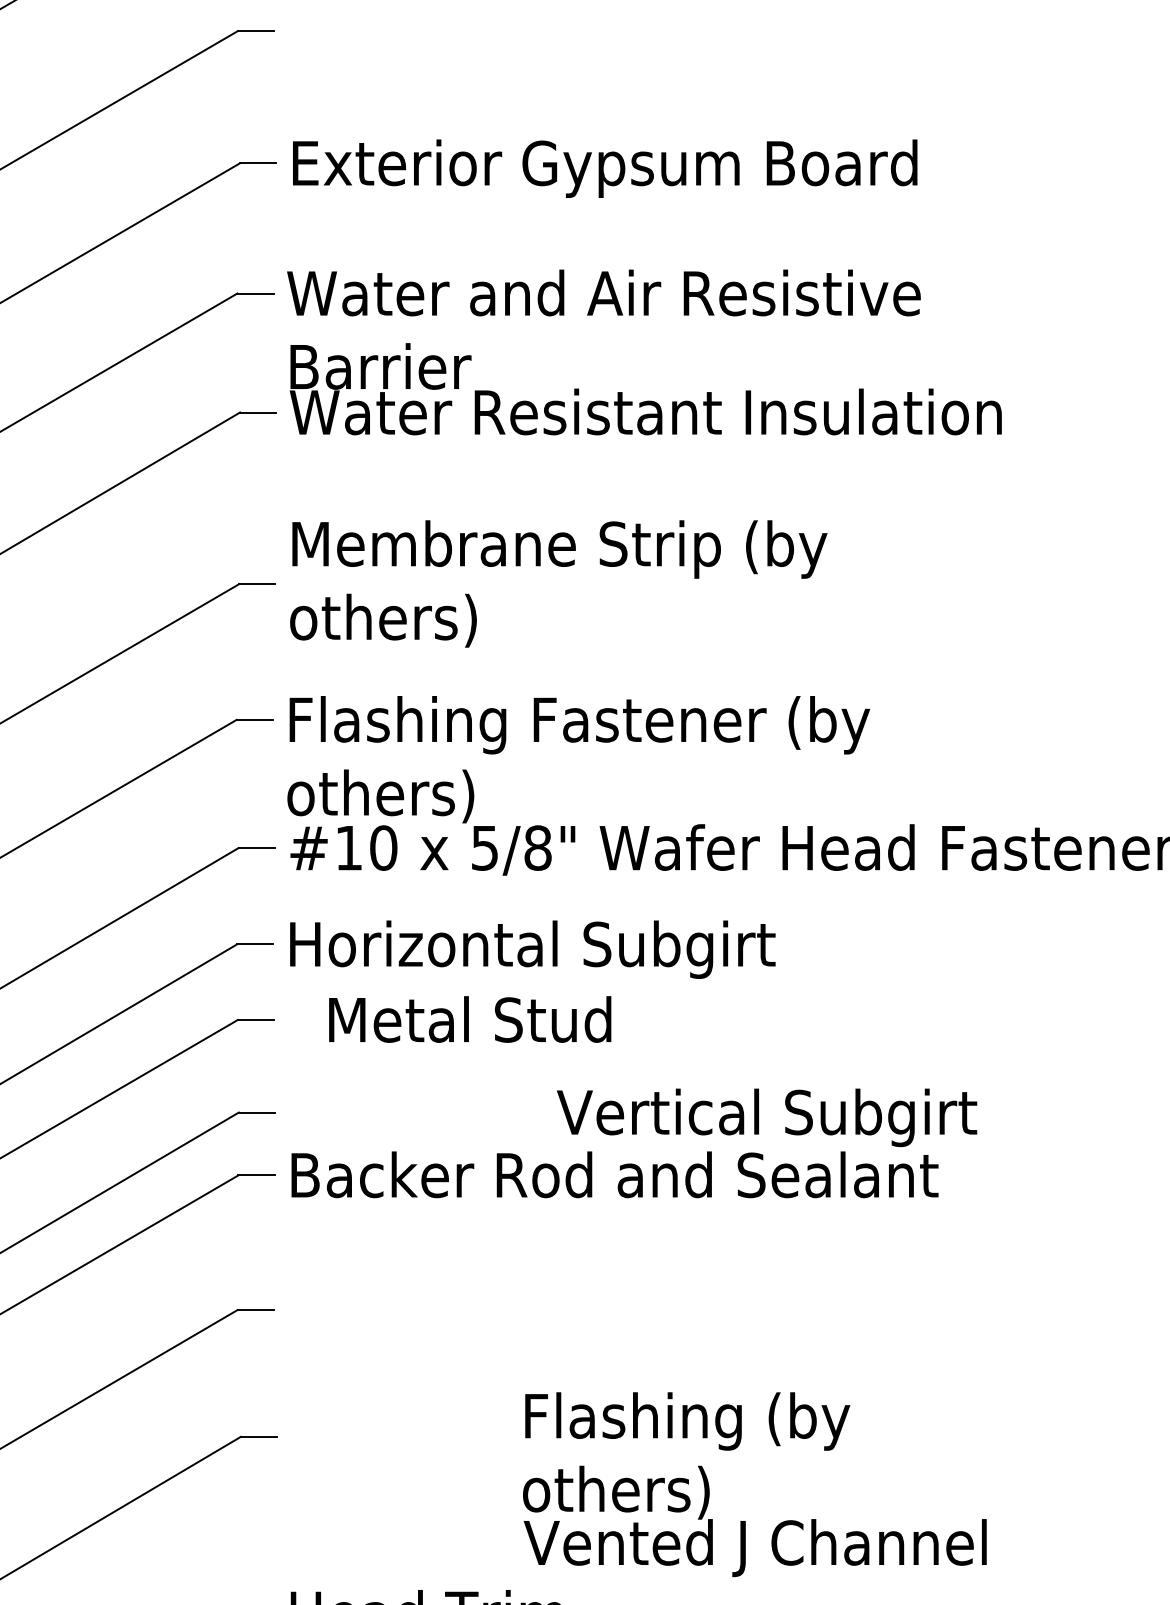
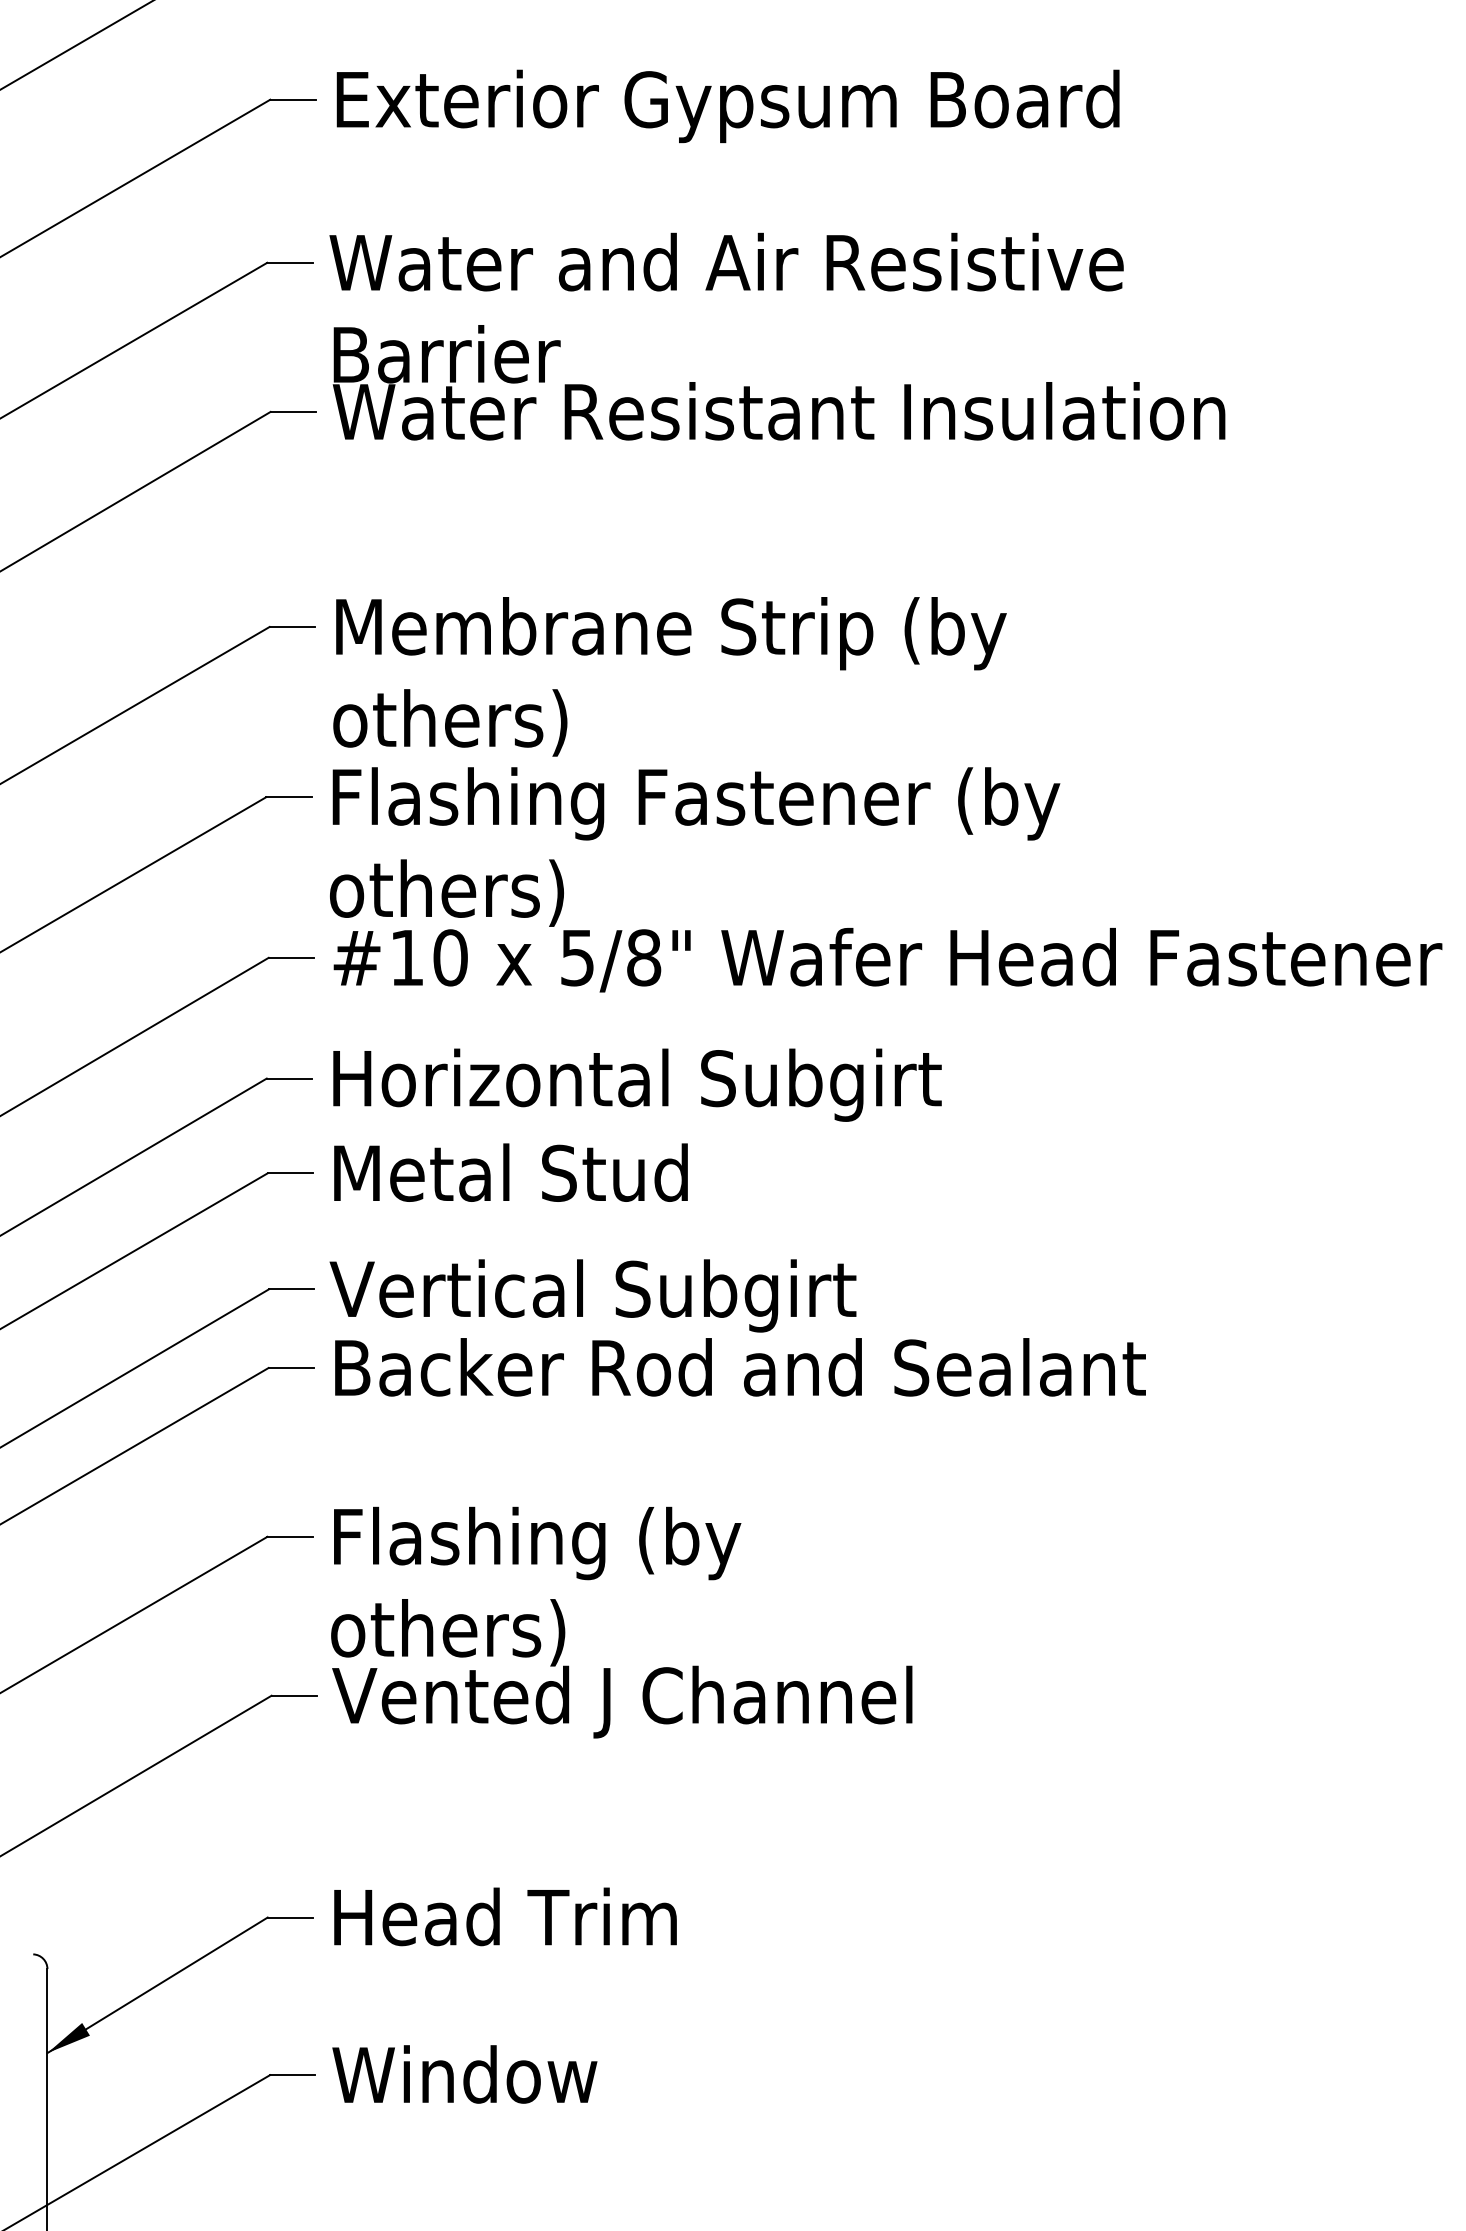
text: (558, 583) -> (669, 676), moved
text: (469, 1019) -> (510, 1172), moved
text: (766, 1117) -> (592, 1295), moved
text: (754, 1484) -> (621, 1622), moved

